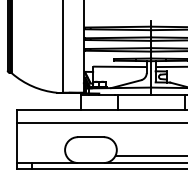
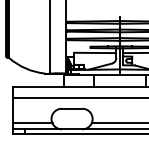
line: (41, 155) -> (32, 123), added

